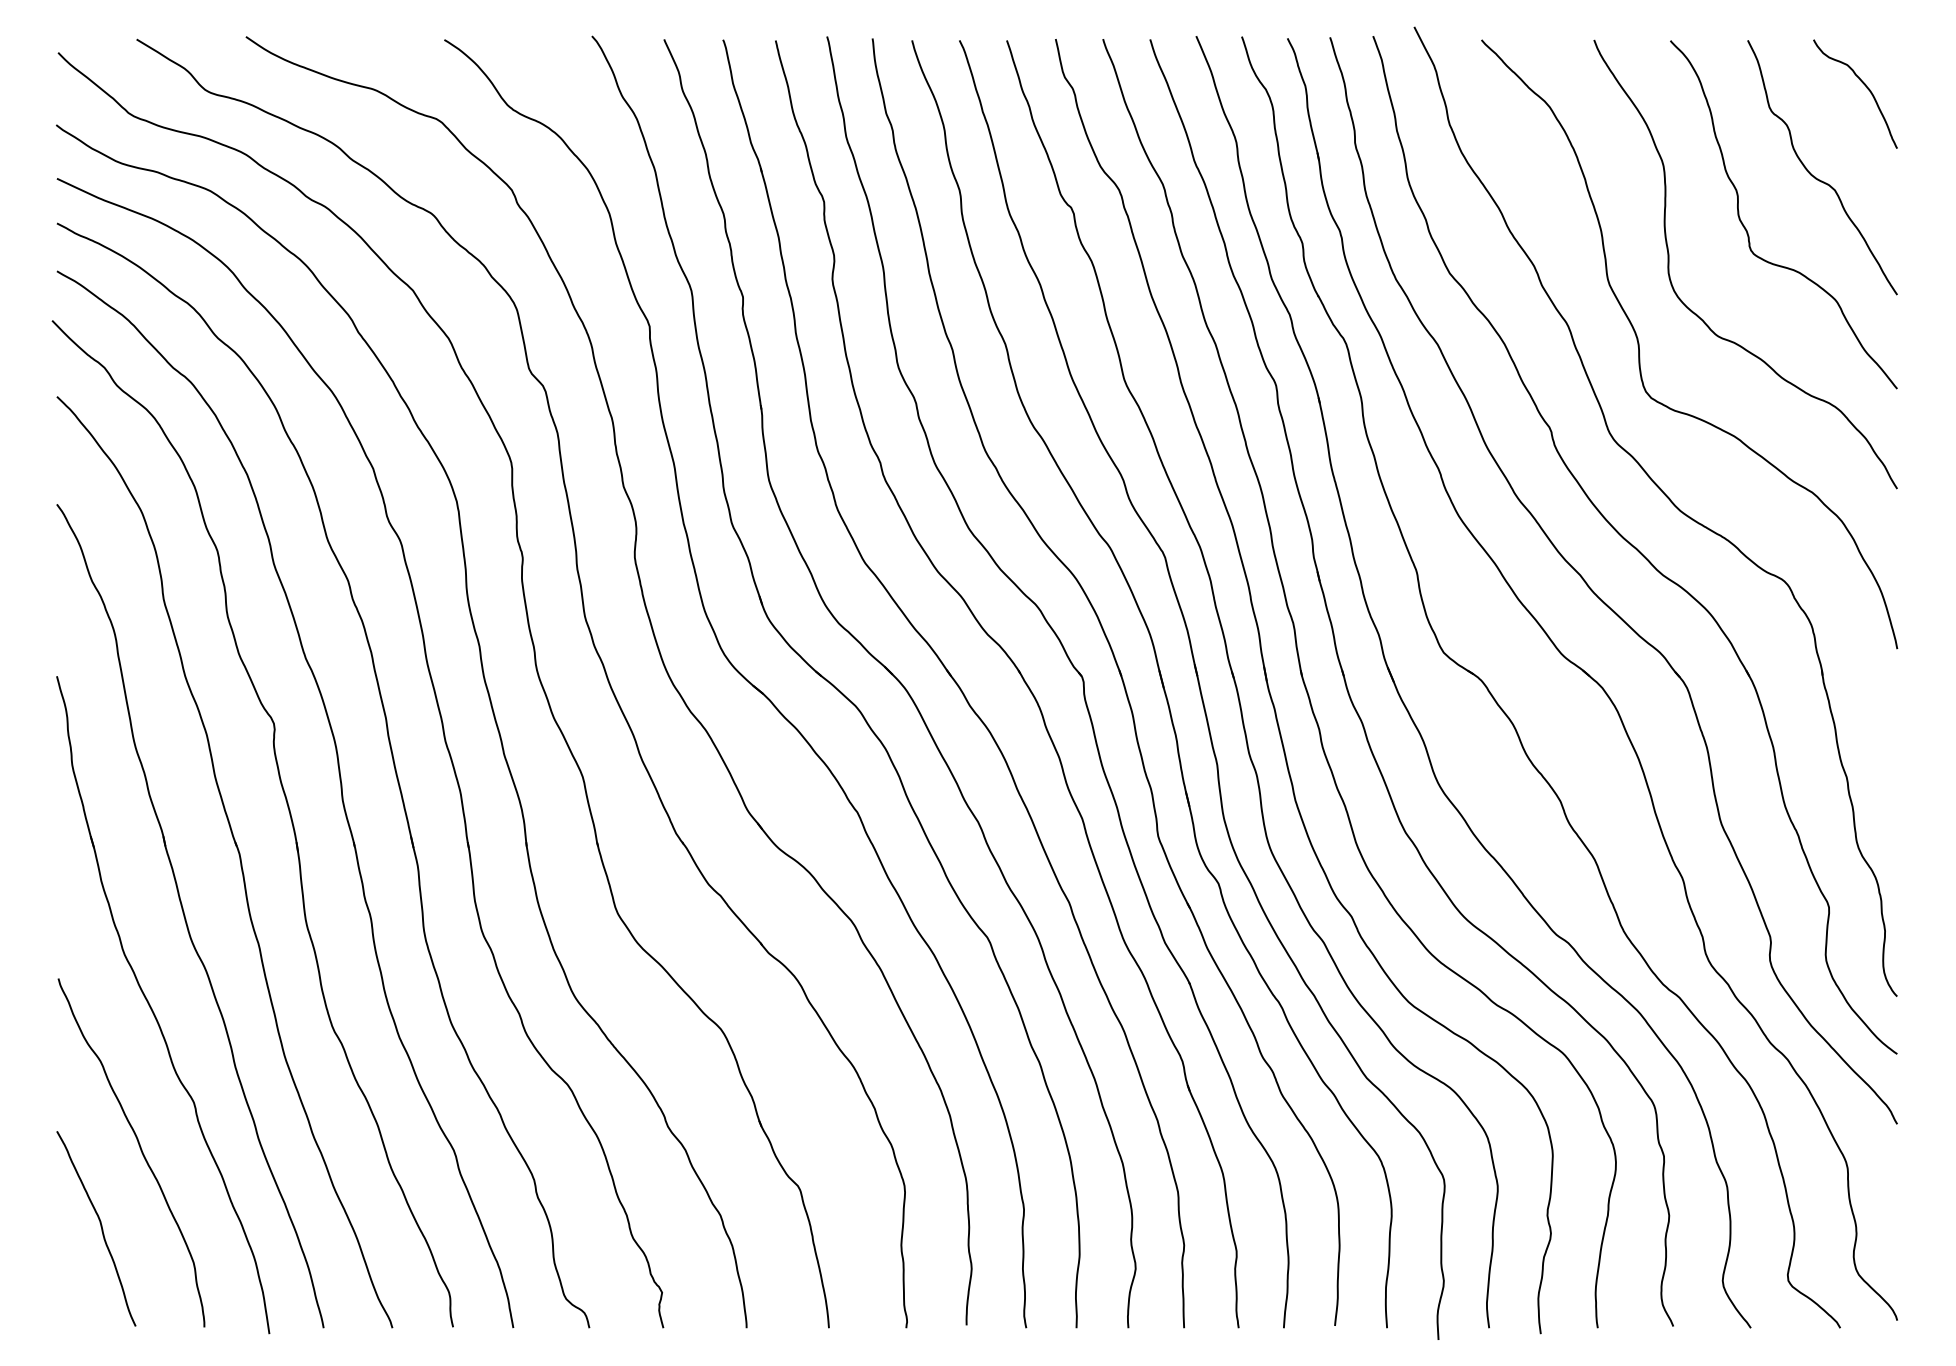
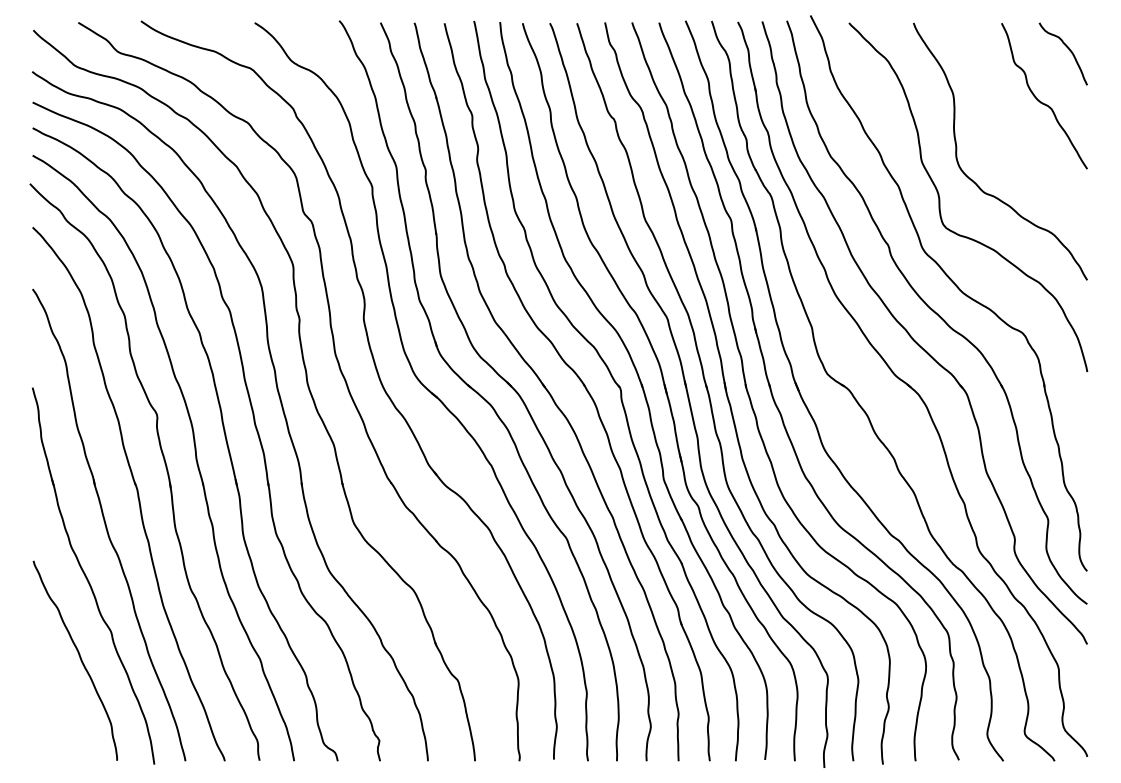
curve: (1749, 232) -> (1002, 133), removed
curve: (100, 1229) -> (57, 704), removed

